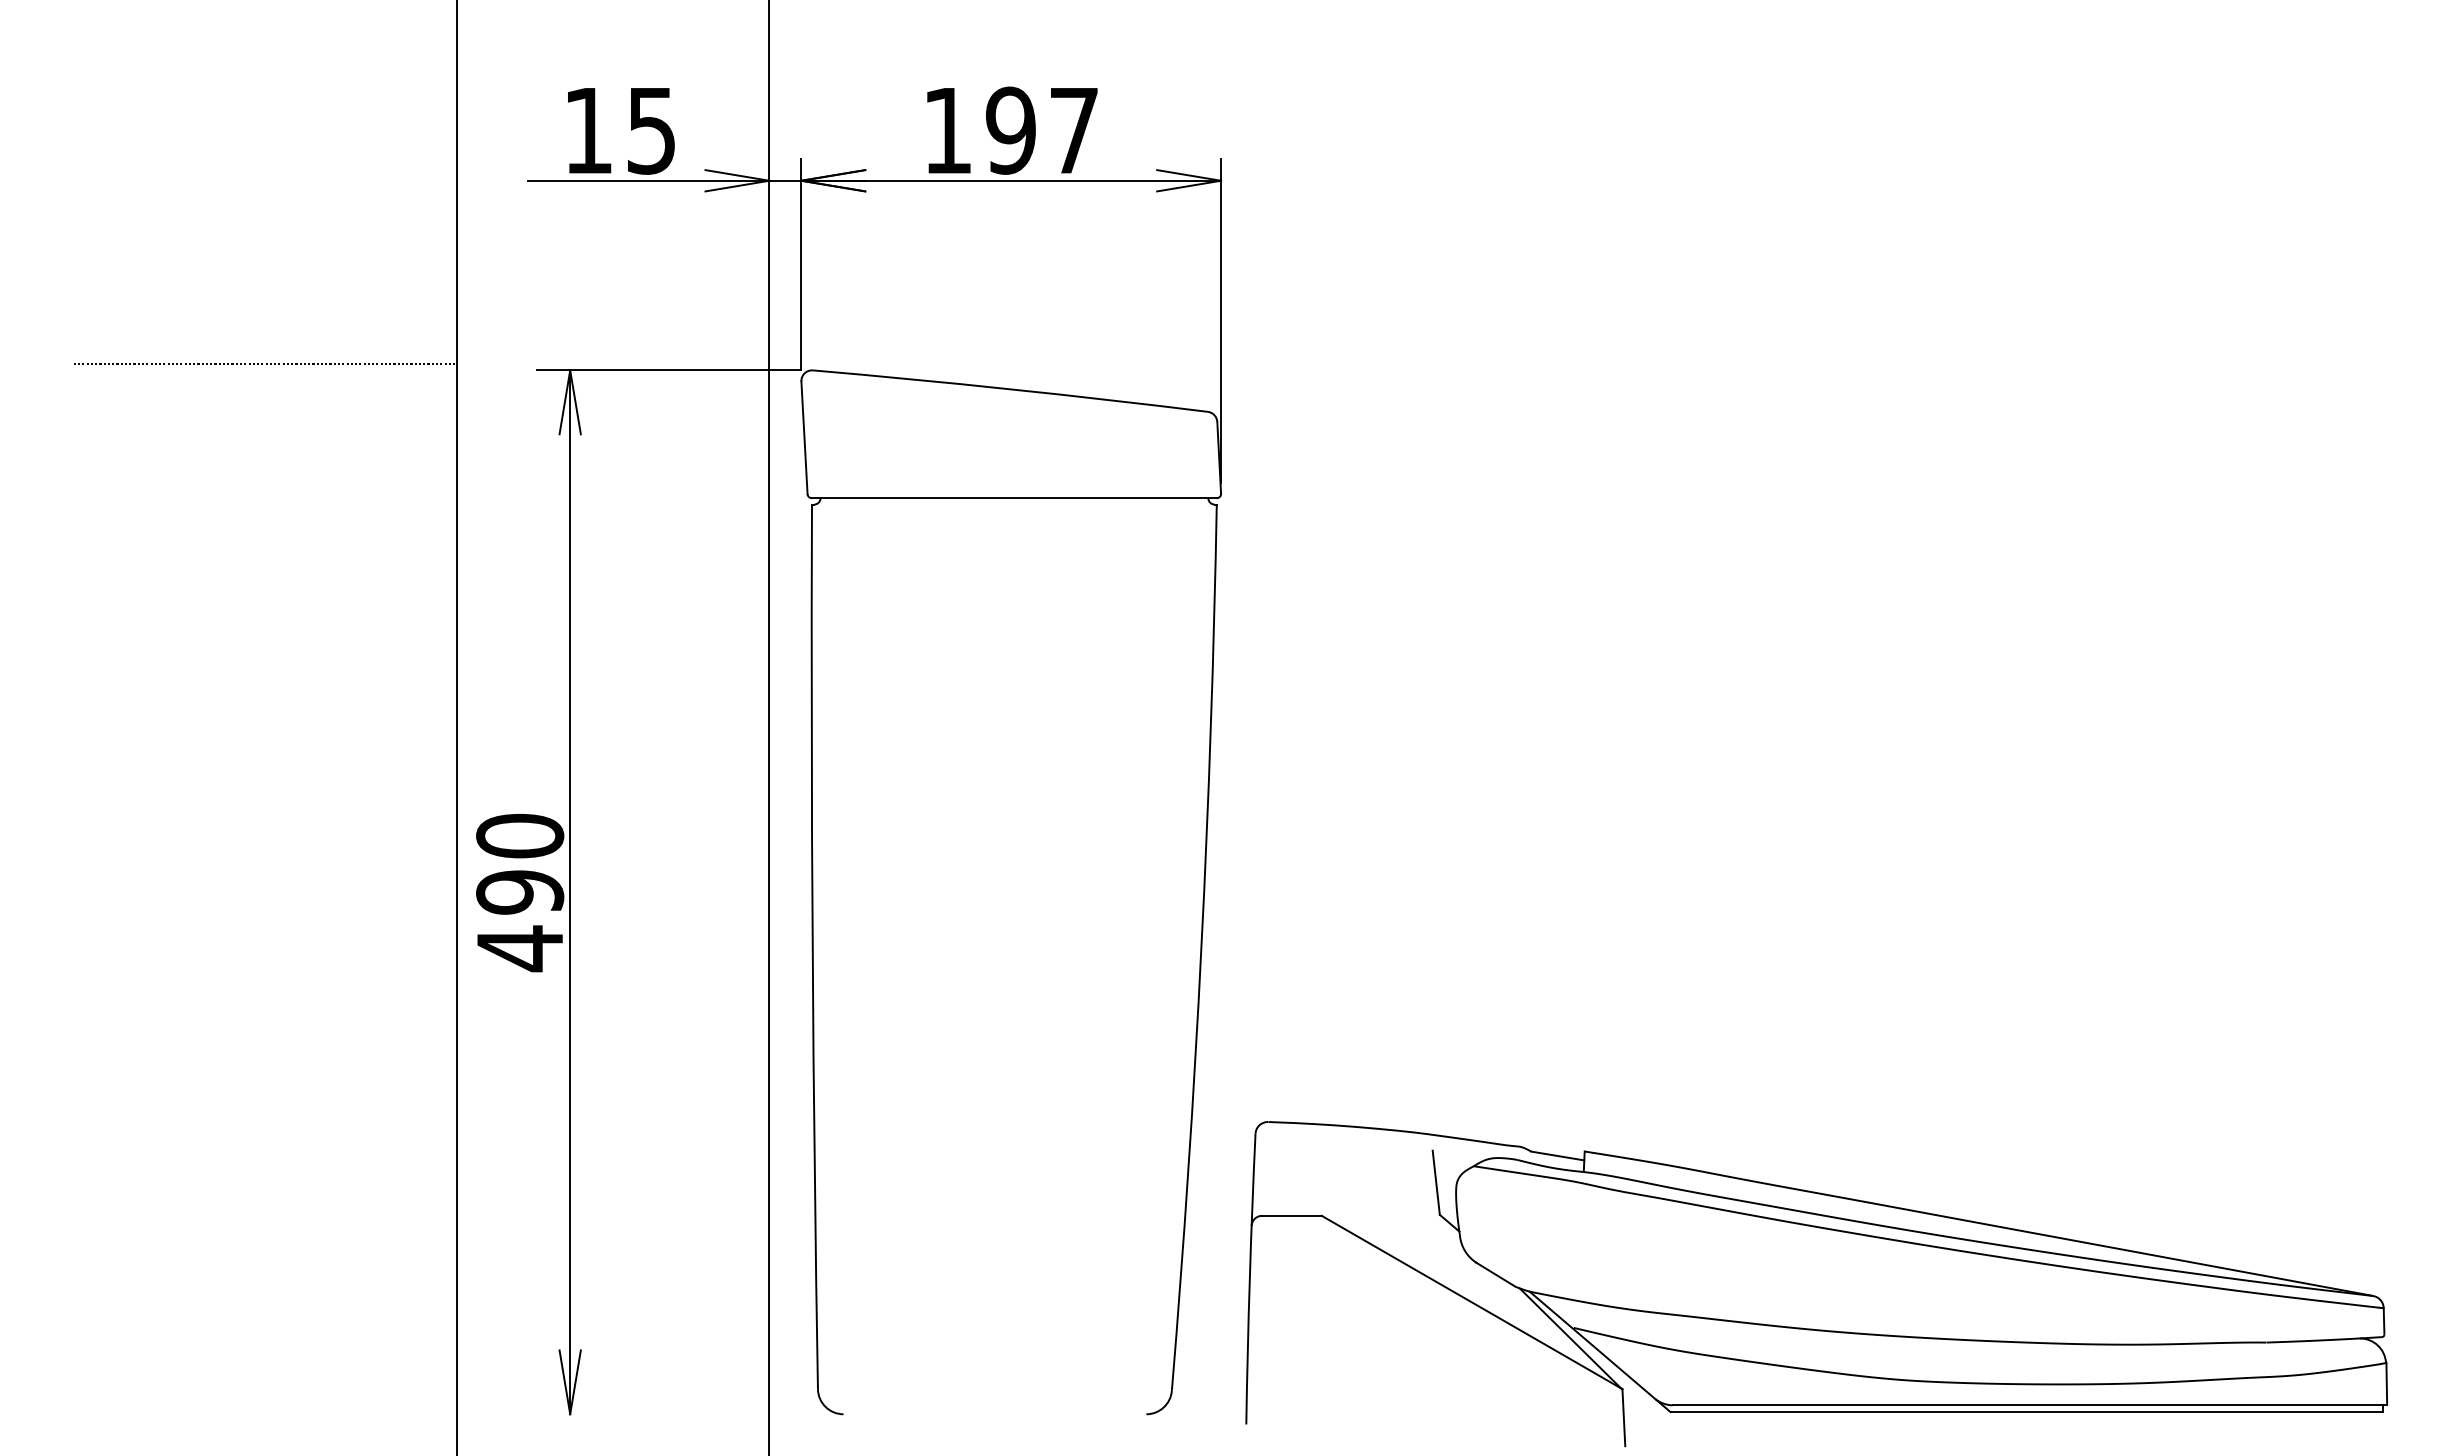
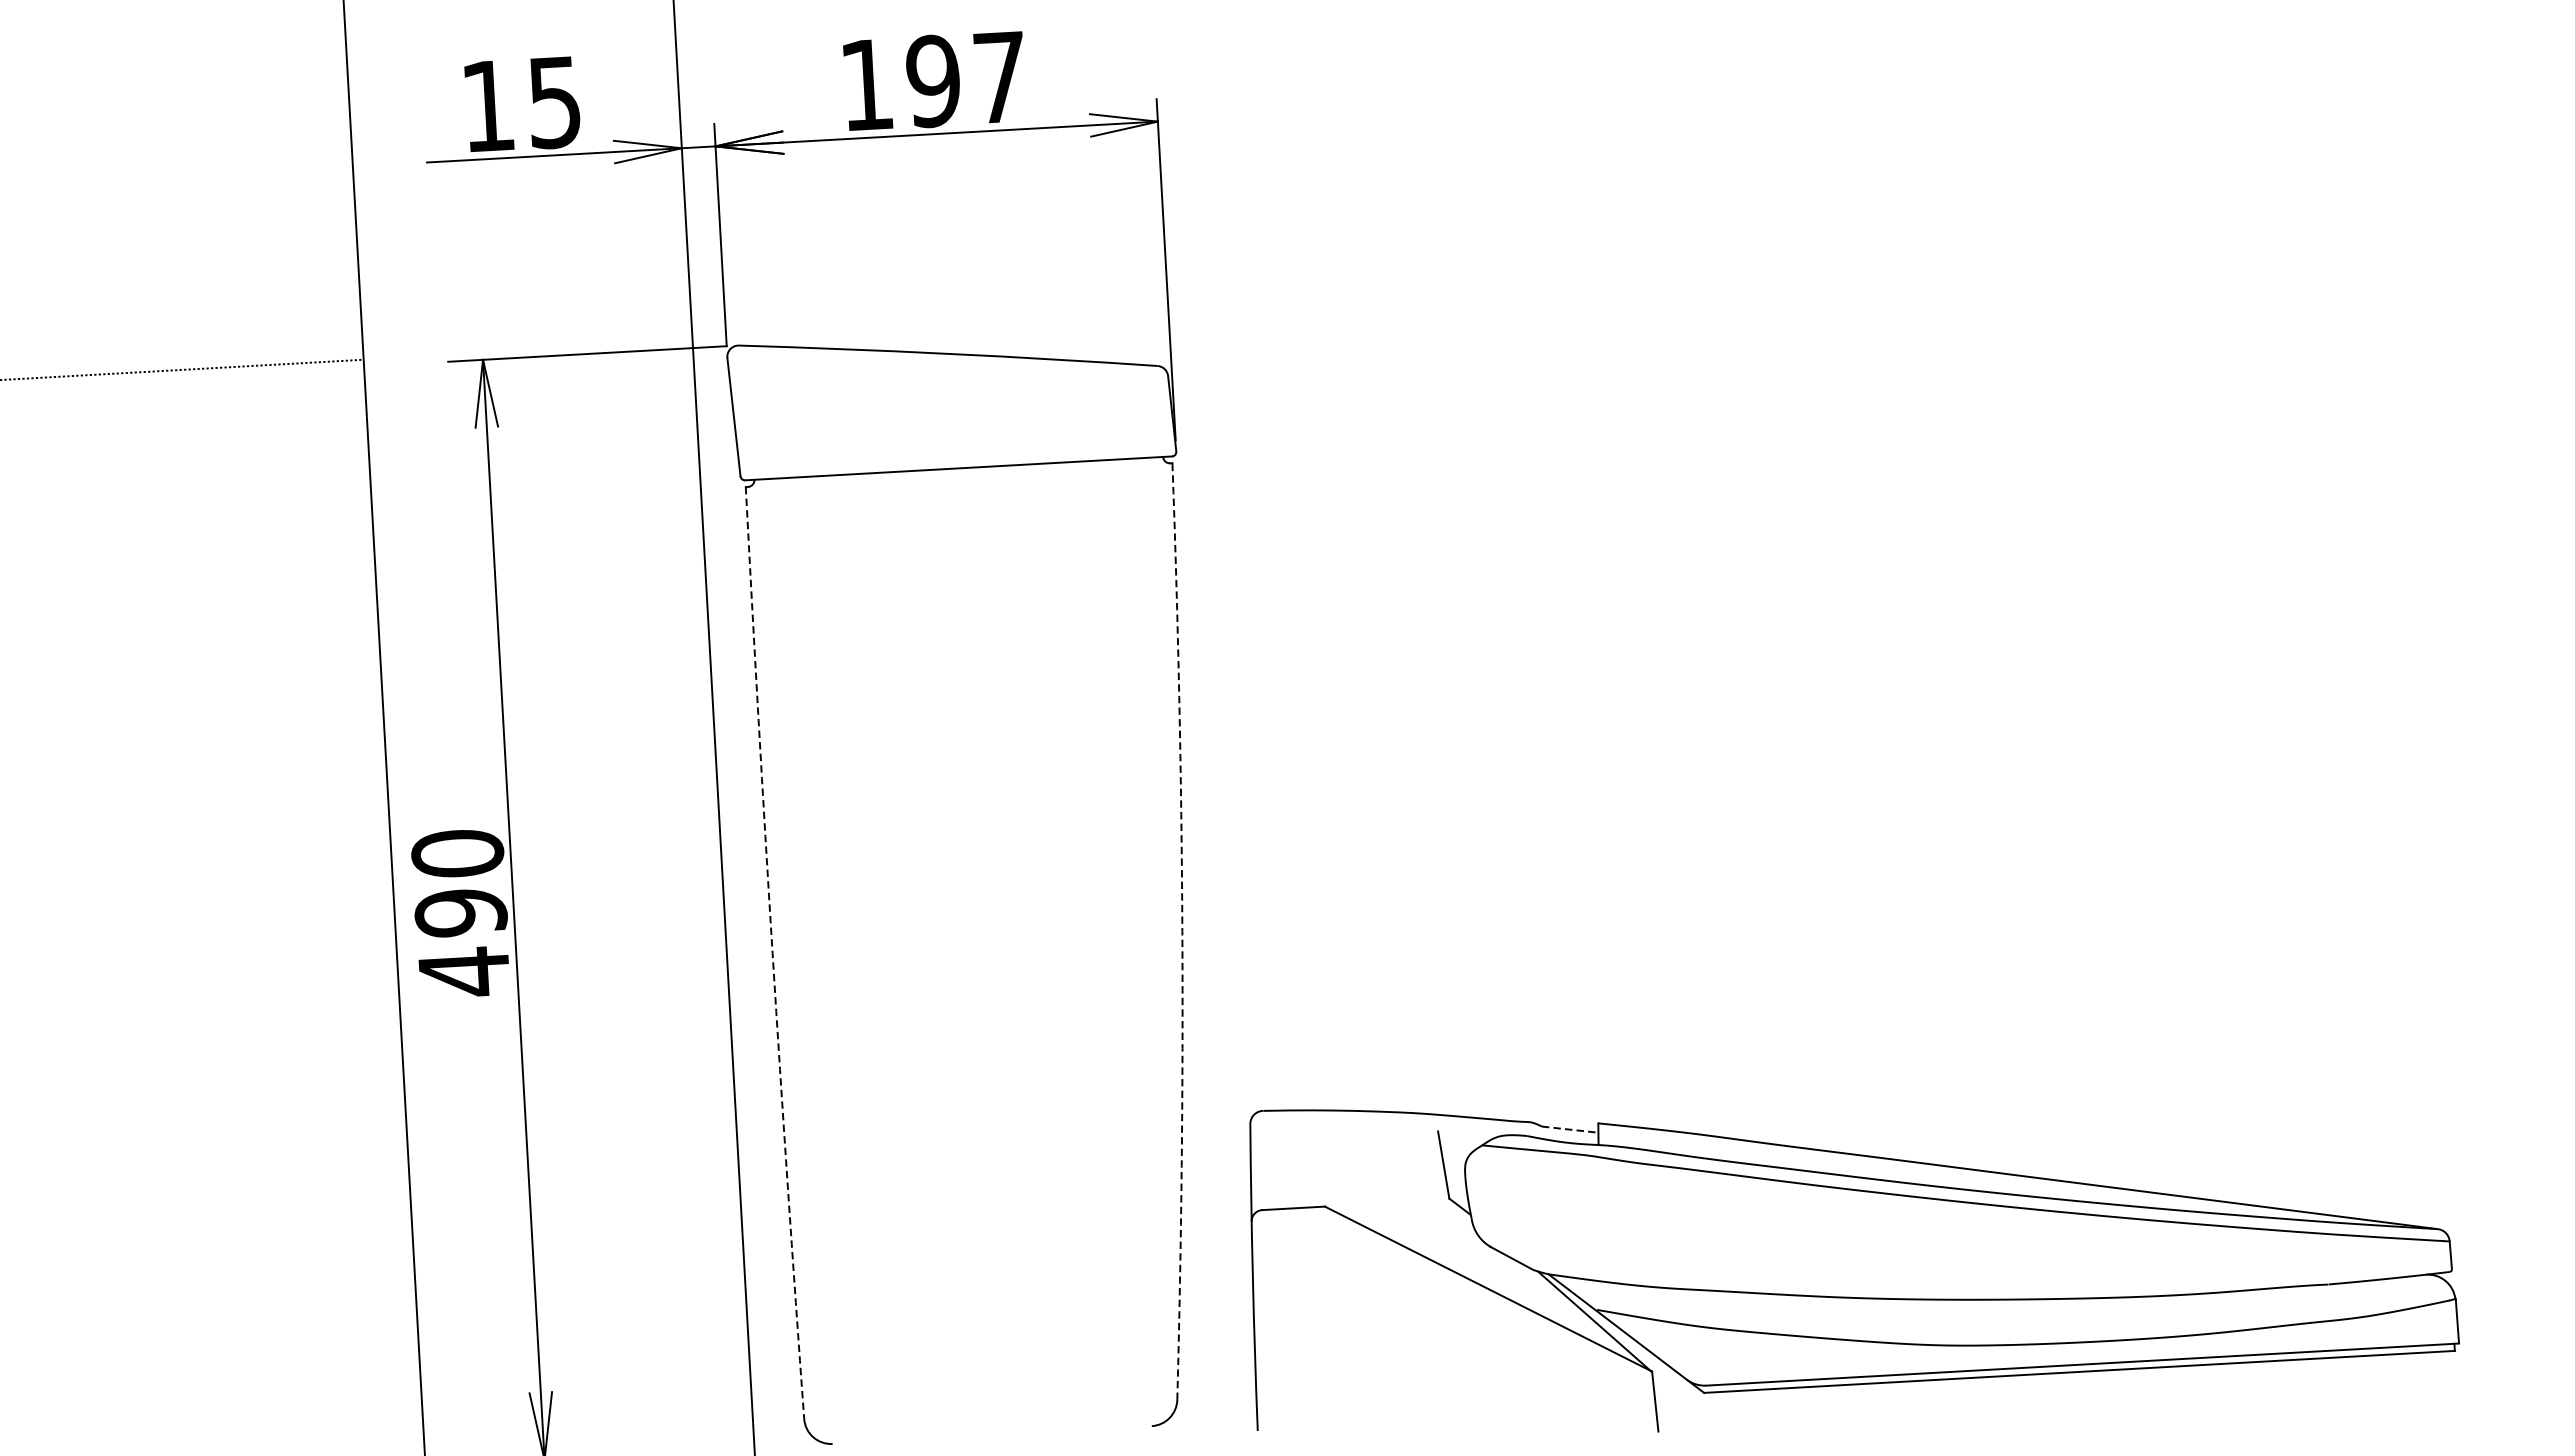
arc: (812, 946) -> (772, 952), solid -> dashed
arc: (1201, 948) -> (1182, 931), solid -> dashed
line: (1557, 1156) -> (1569, 1130), solid -> dashed

